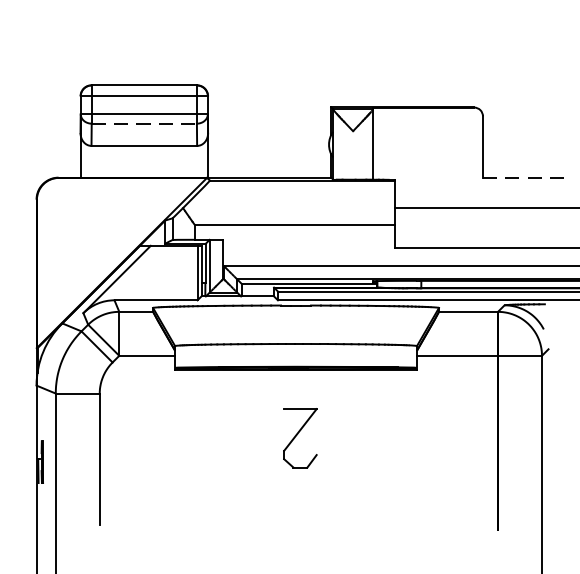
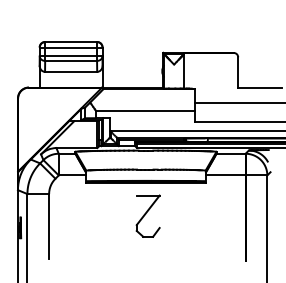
line: (145, 122) -> (71, 60), dashed -> solid
line: (526, 177) -> (259, 87), dashed -> solid
part: (299, 436) -> (147, 215), size x1.43

